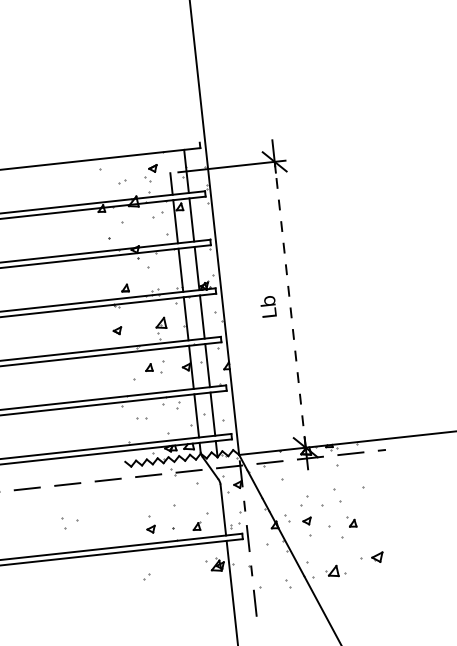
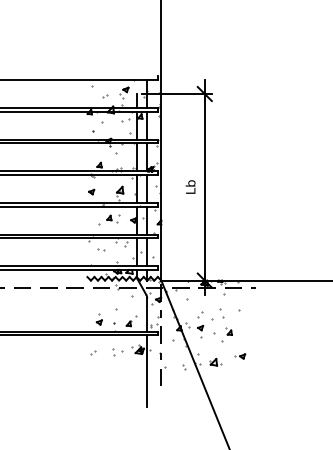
line: (289, 303) -> (204, 186), dashed -> solid
part: (70, 522) -> (117, 352), moved
part: (373, 558) -> (240, 356), size x0.71

